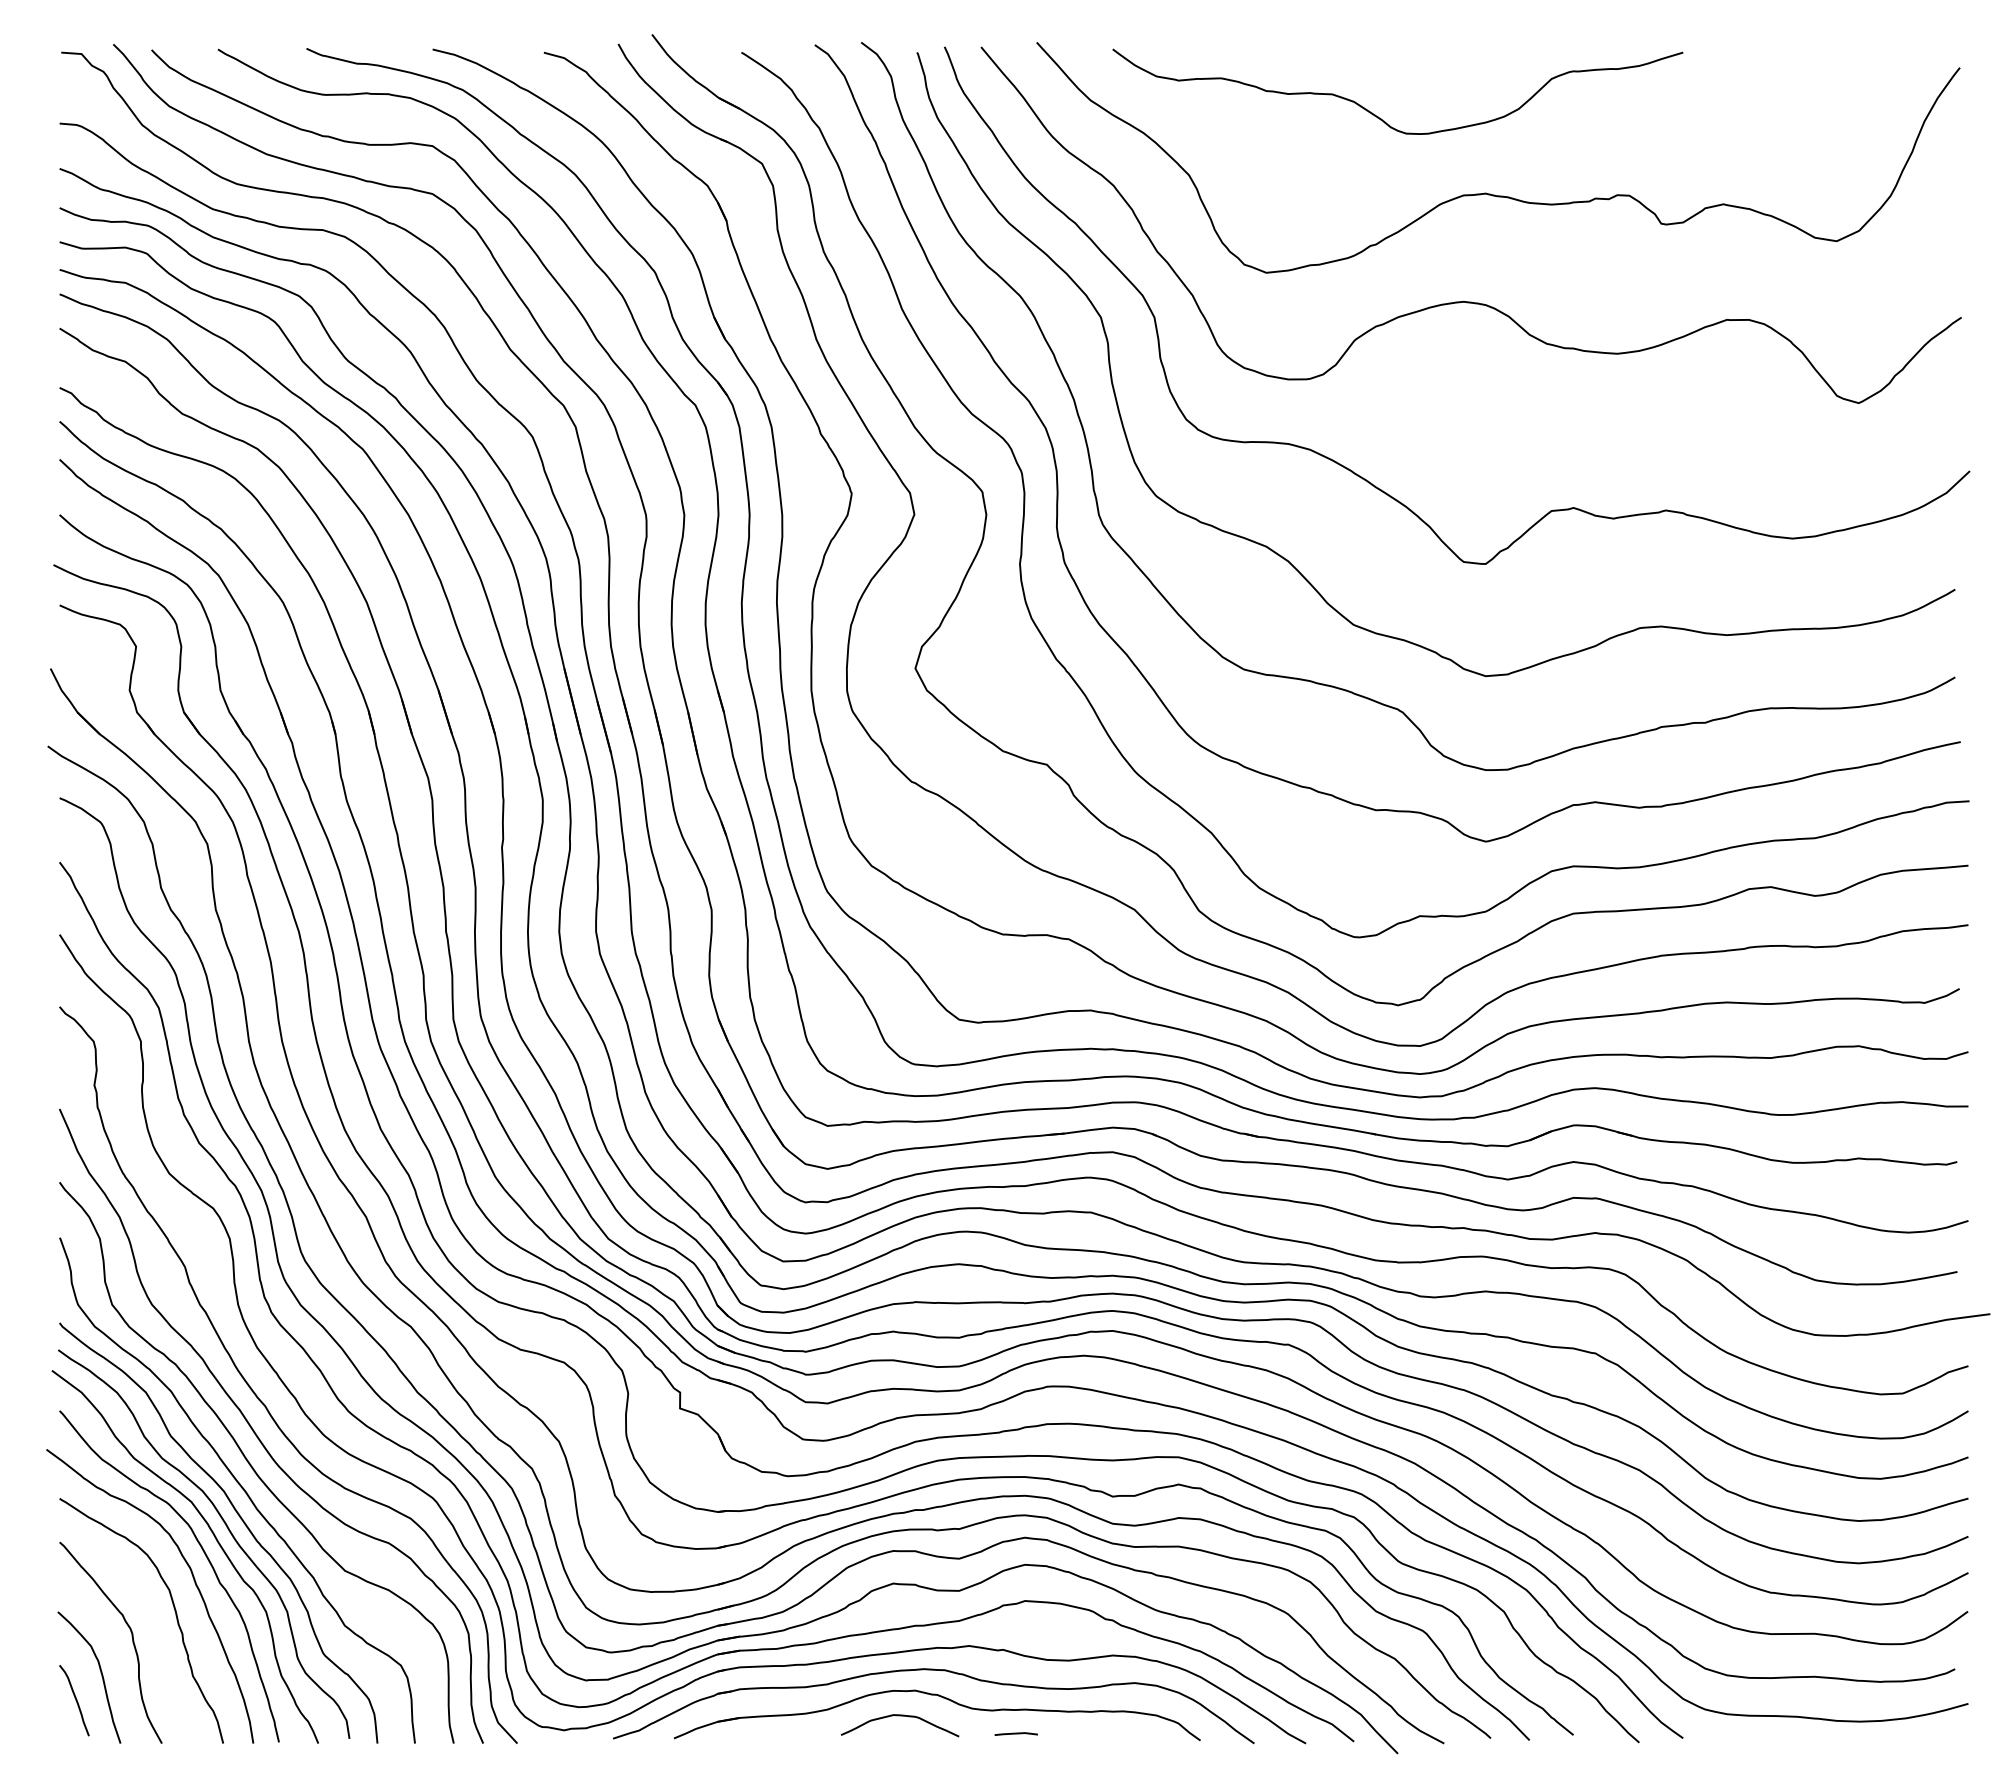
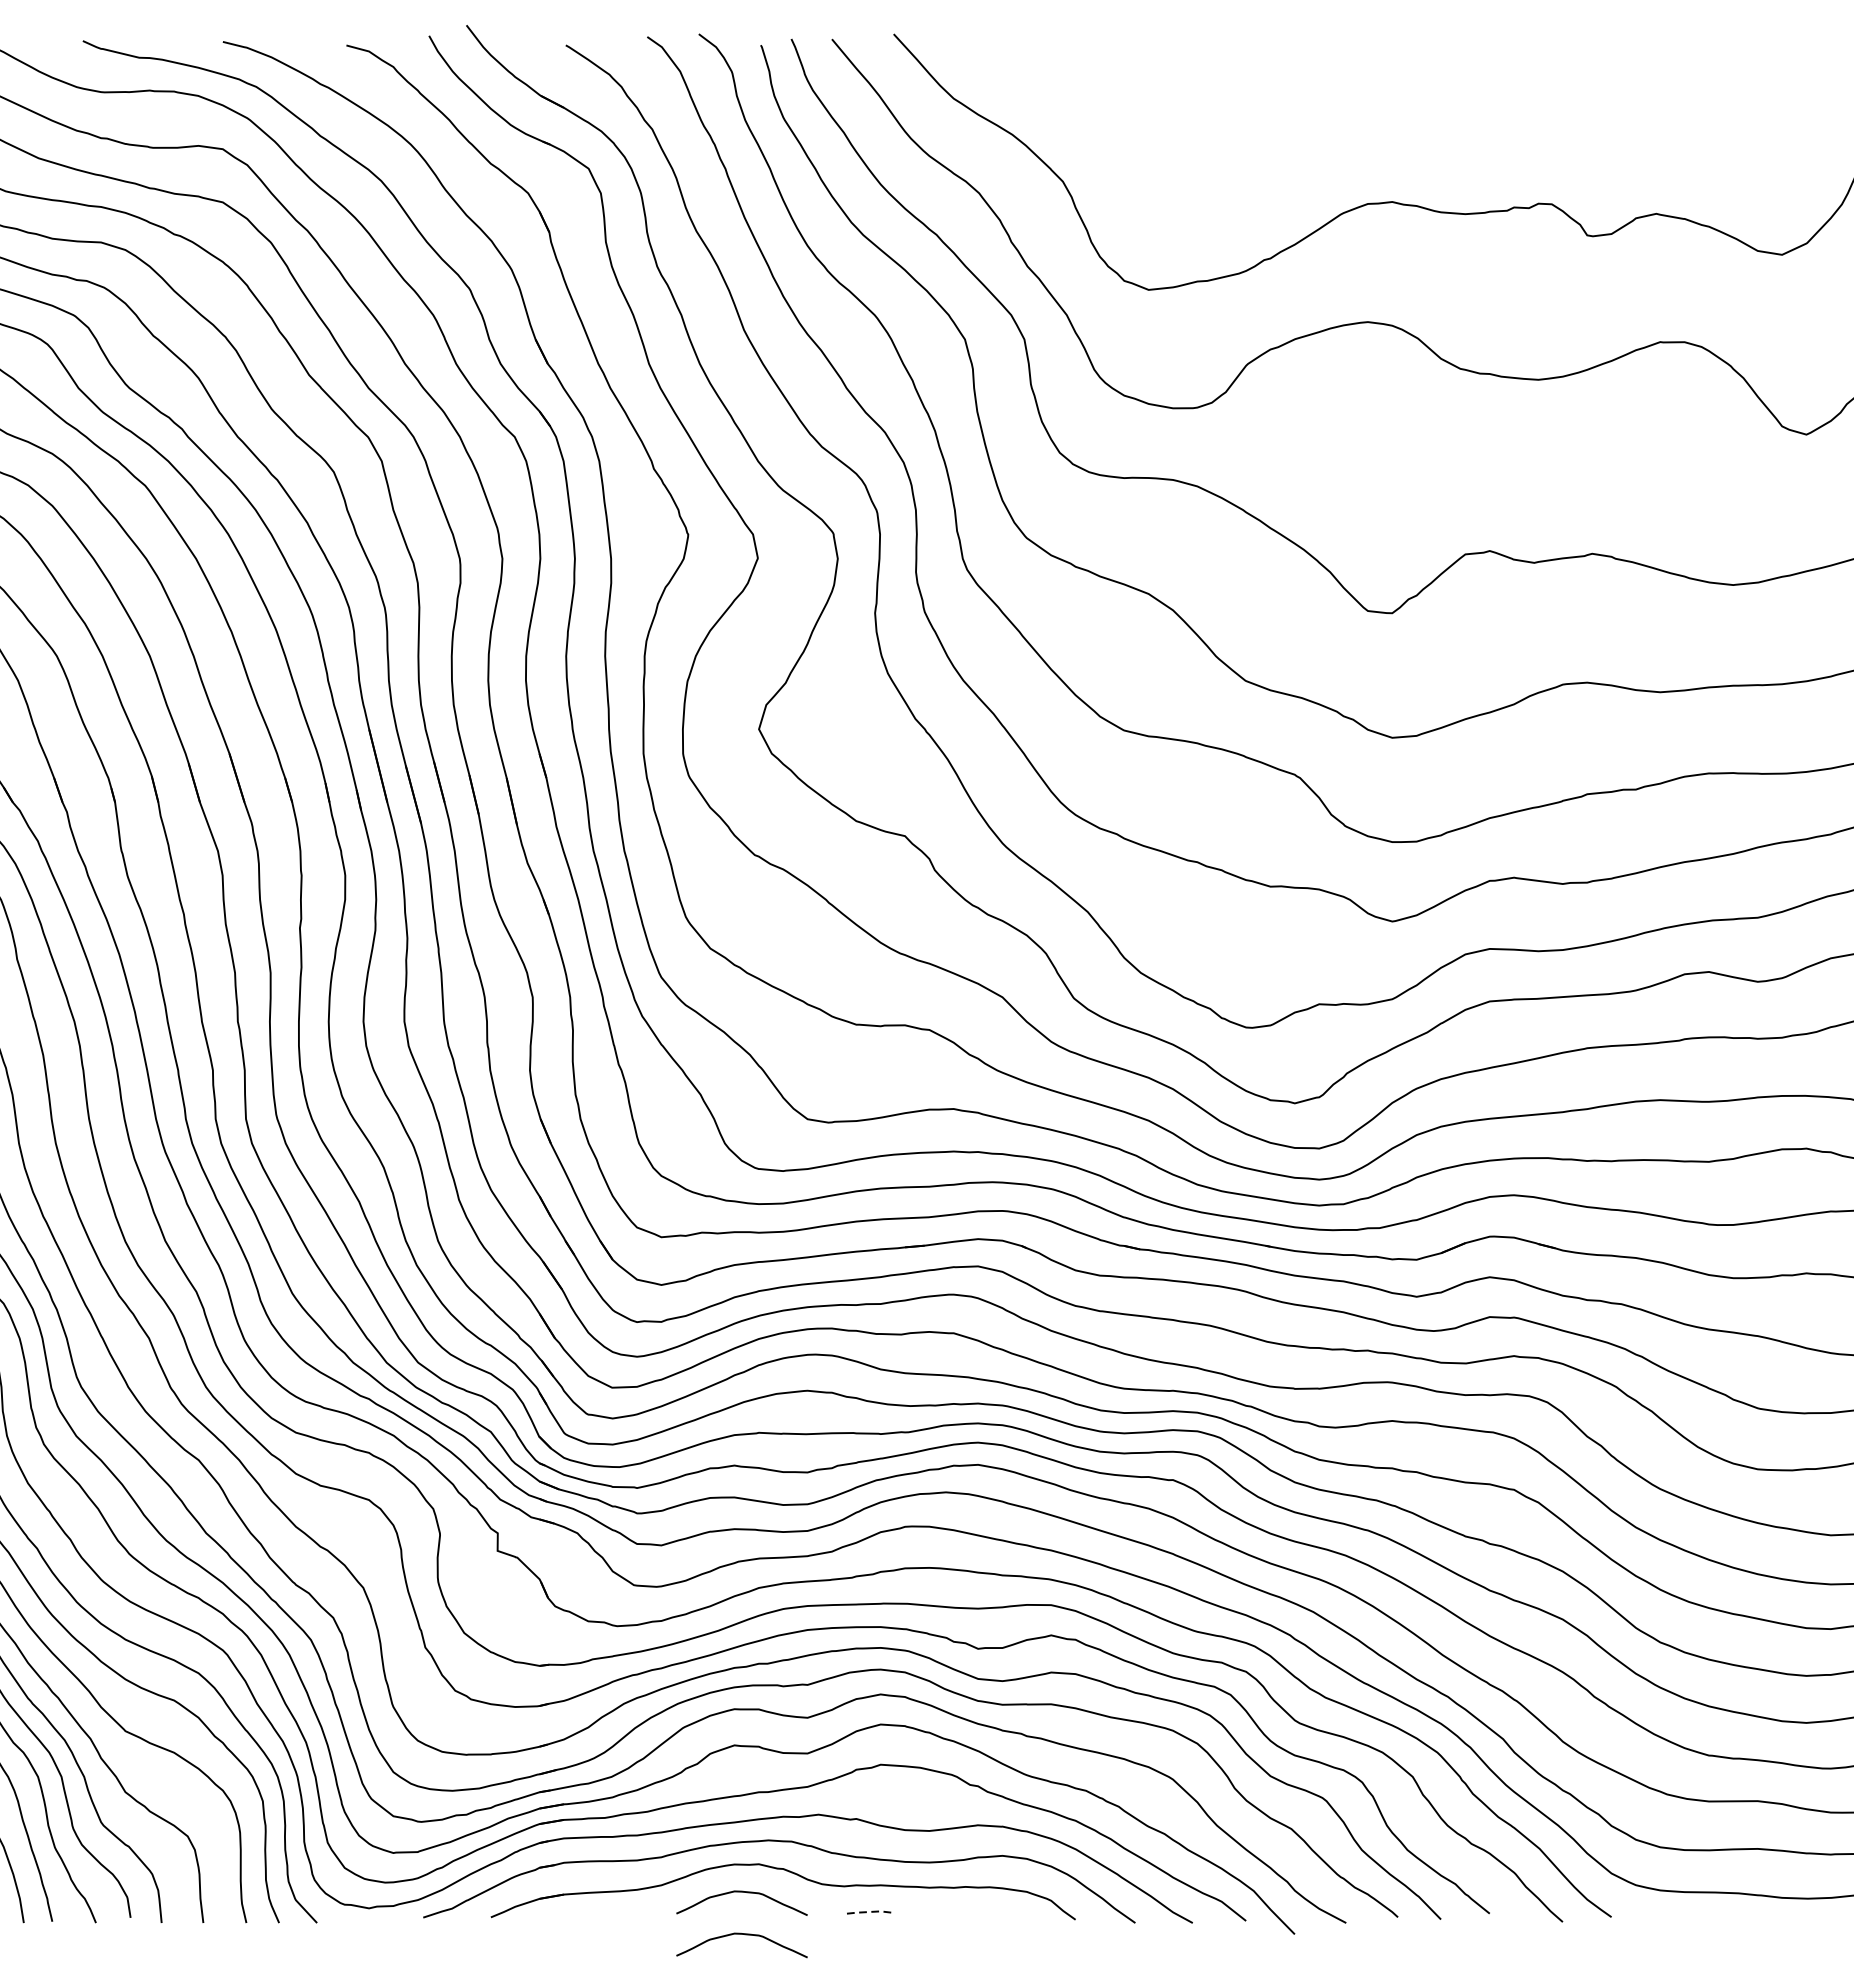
curve: (1381, 118) -> (1276, 118), removed
line: (1017, 1733) -> (872, 1911), solid -> dashed
curve: (899, 1754) -> (741, 1935), added

